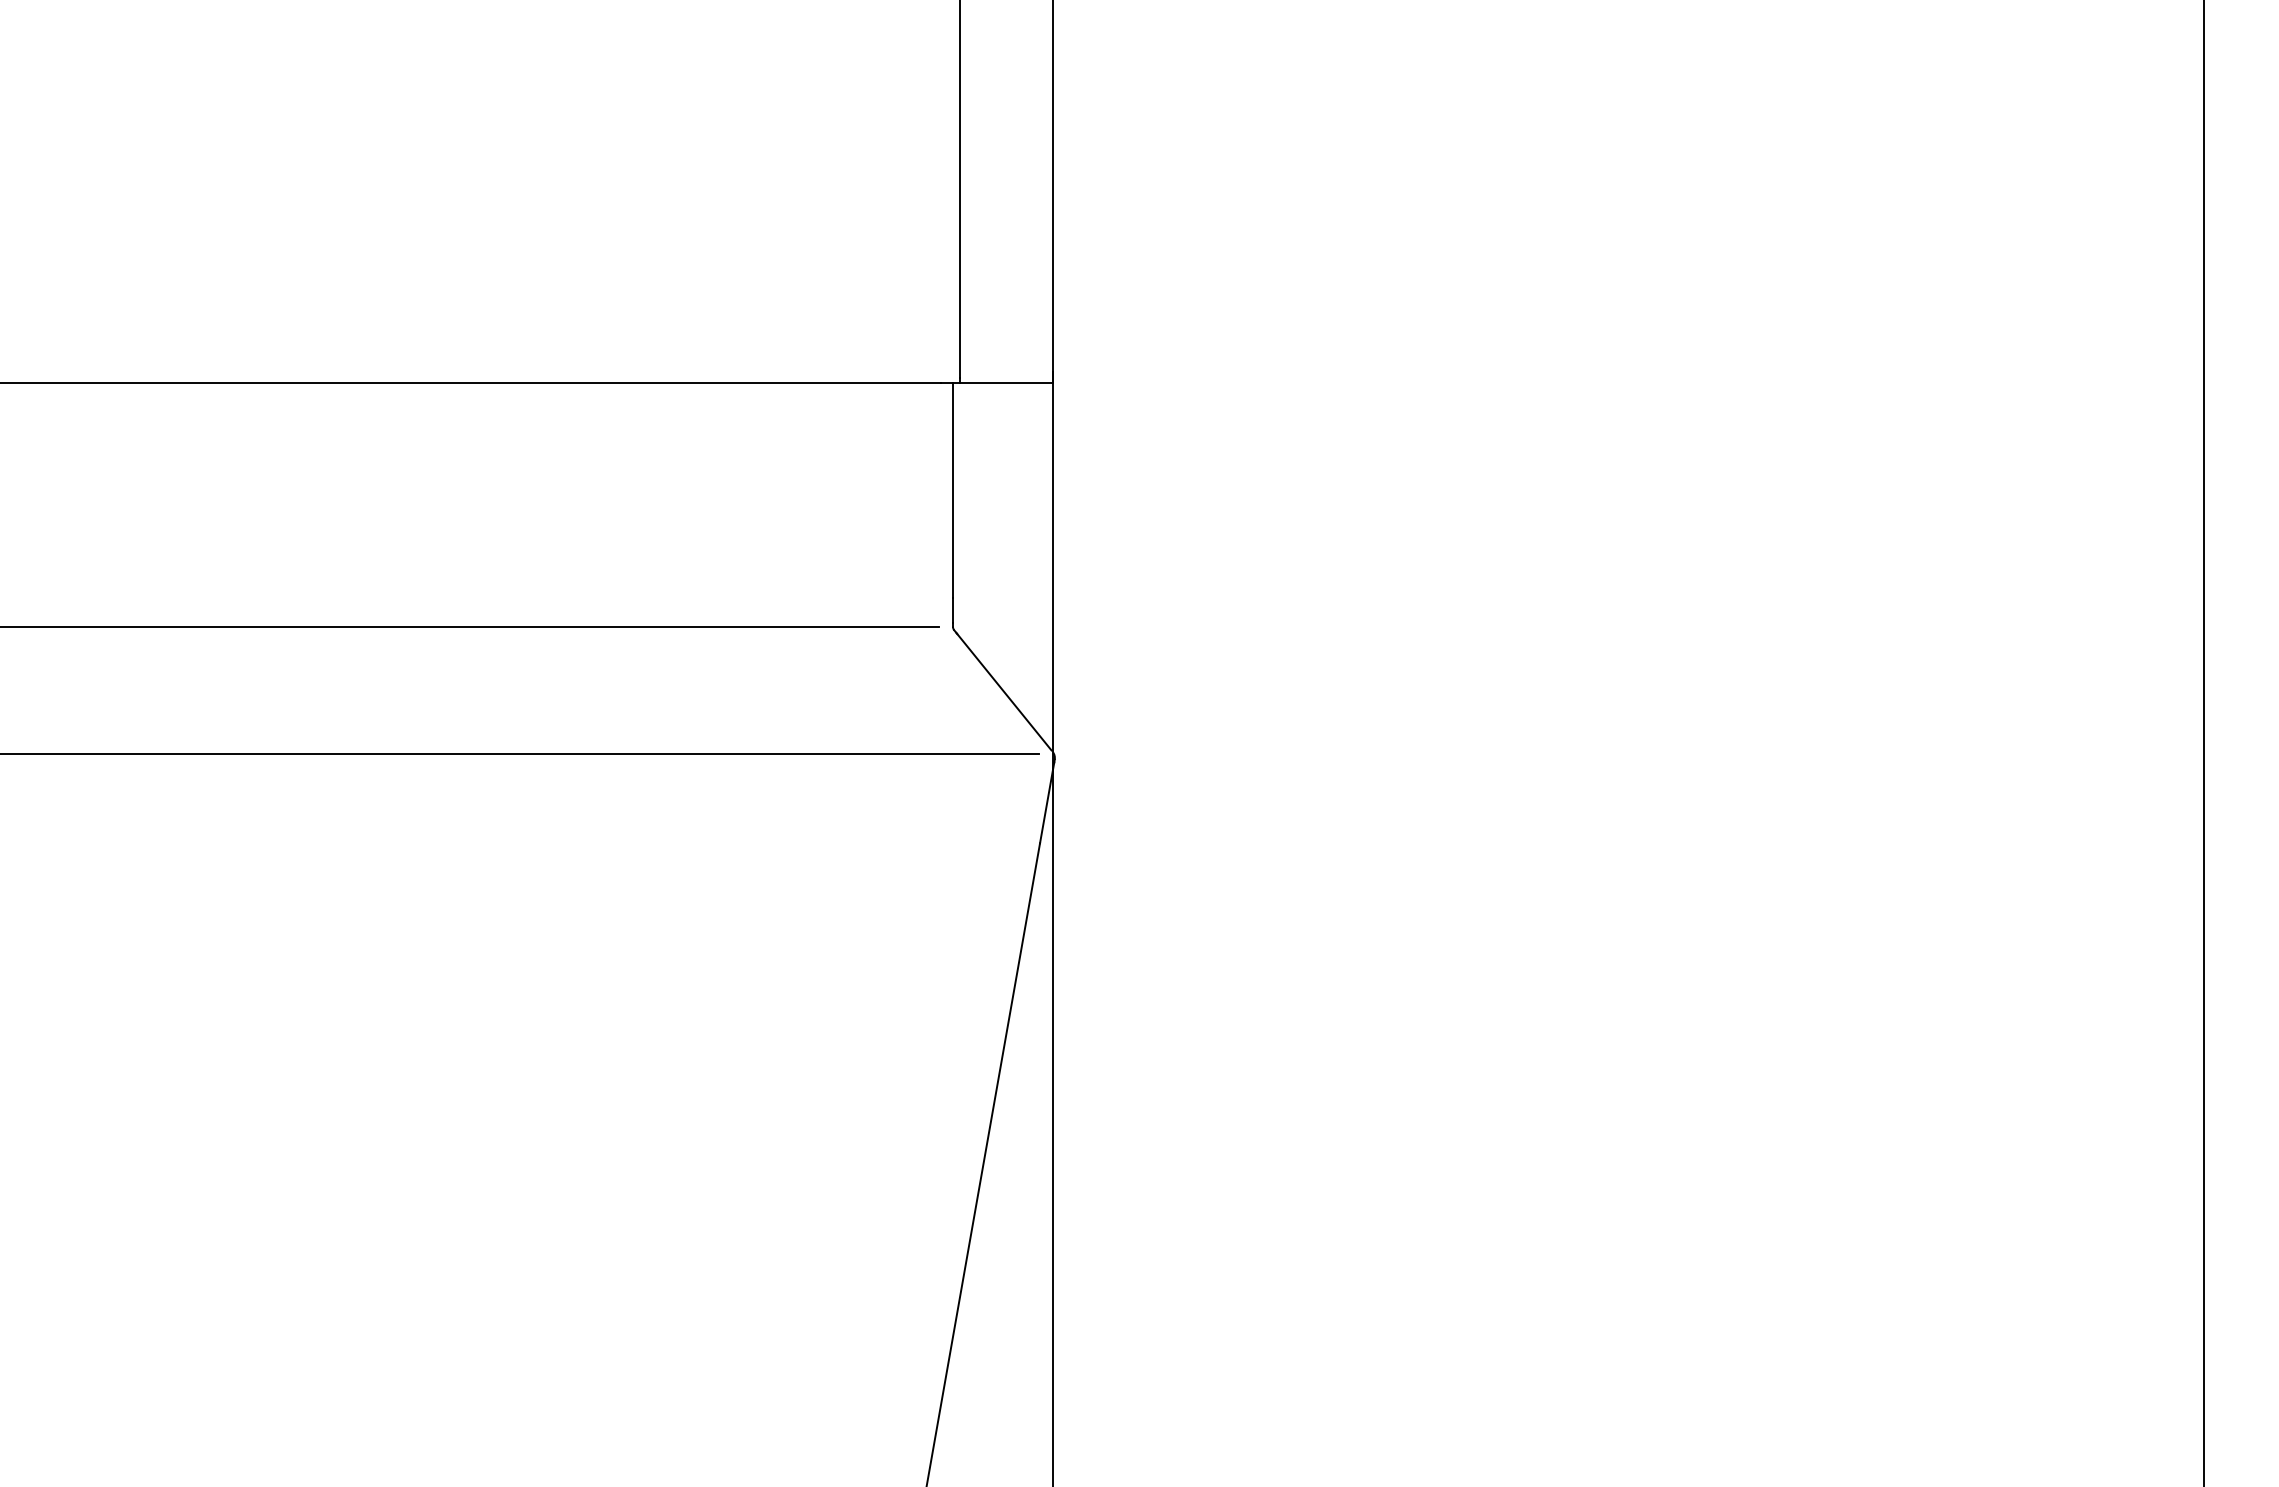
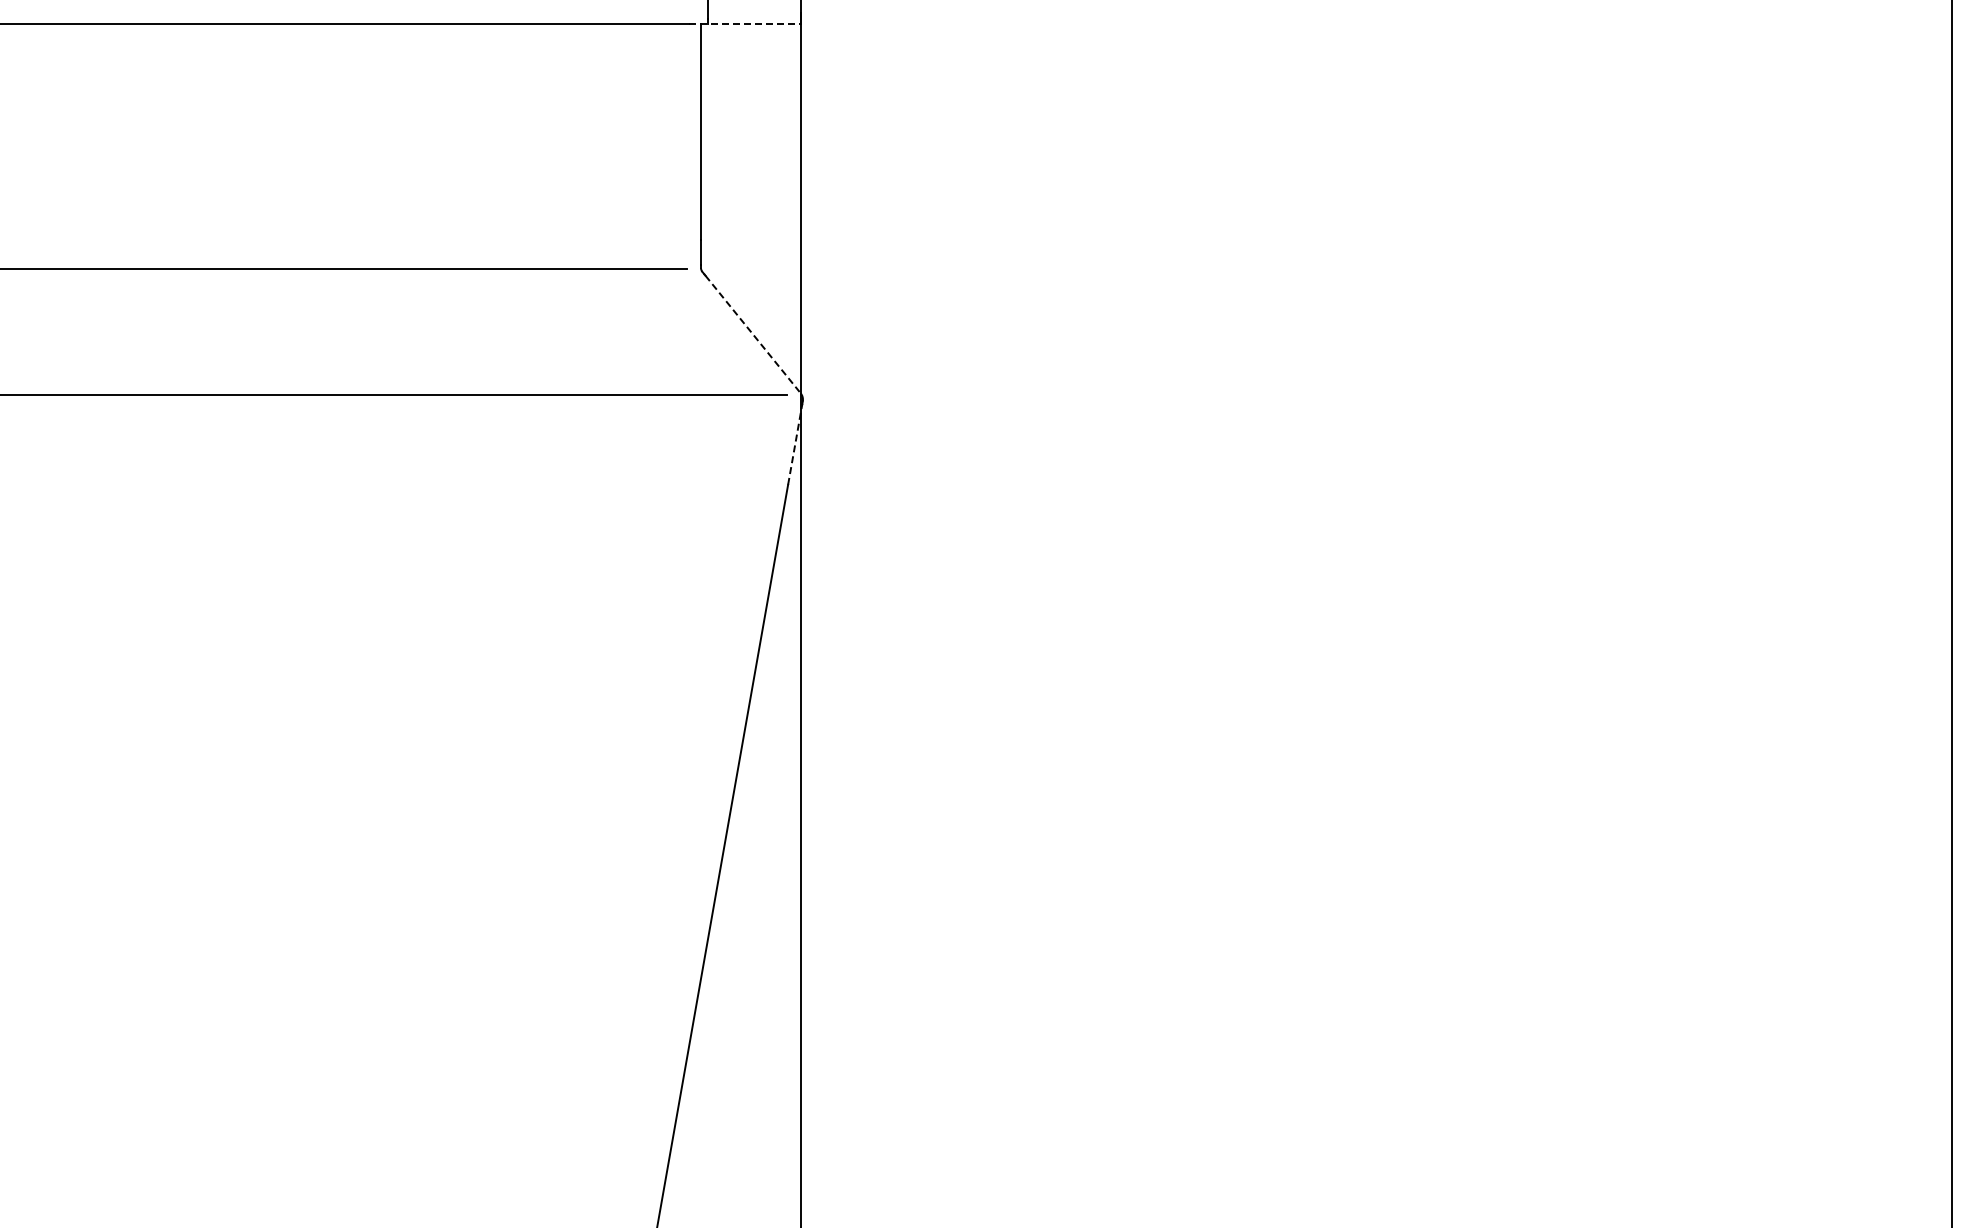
line: (997, 382) -> (745, 24), solid -> dashed
line: (1004, 692) -> (752, 334), solid -> dashed
line: (1047, 802) -> (795, 444), solid -> dashed

